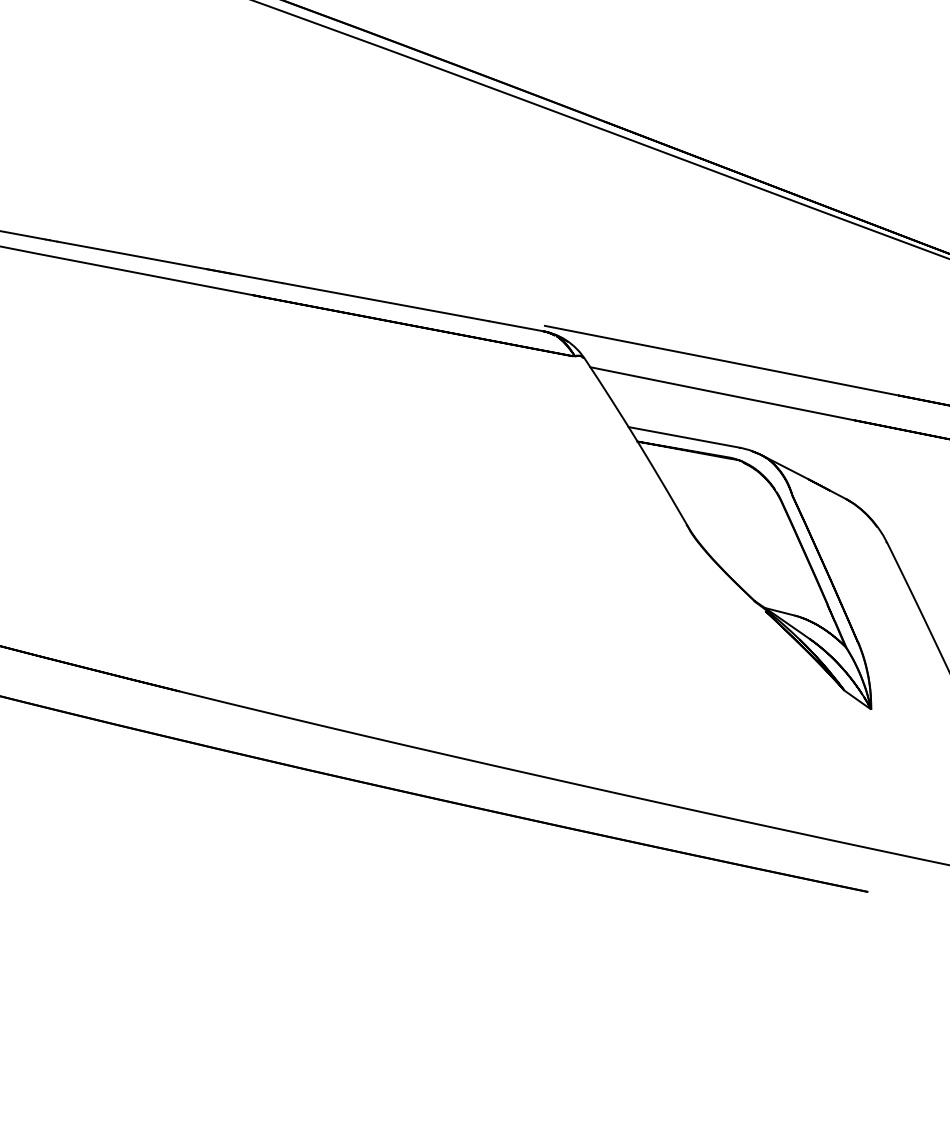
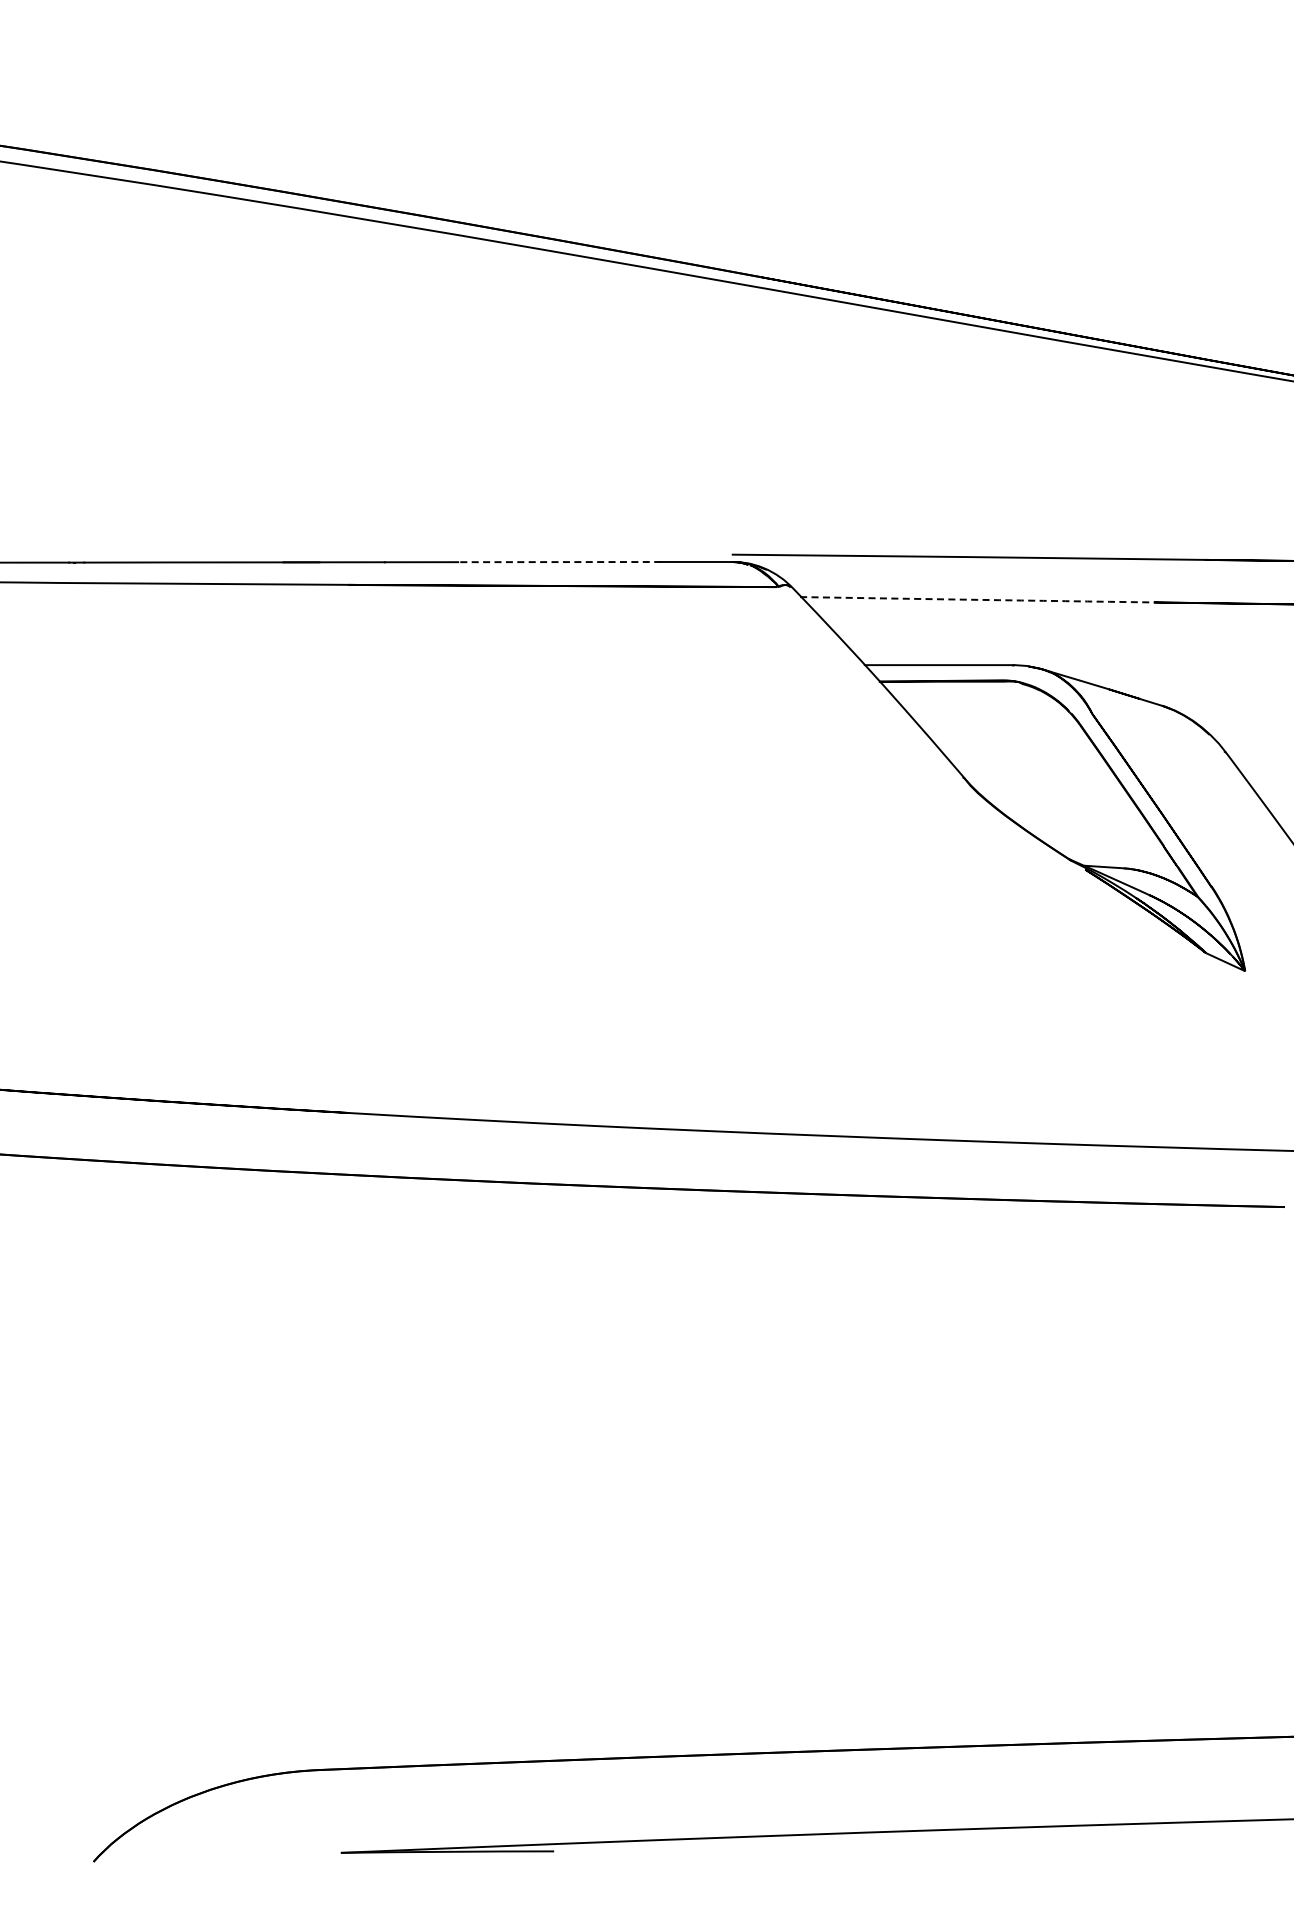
line: (413, 307) -> (559, 562), solid -> dashed
arc: (722, 393) -> (977, 599), solid -> dashed

